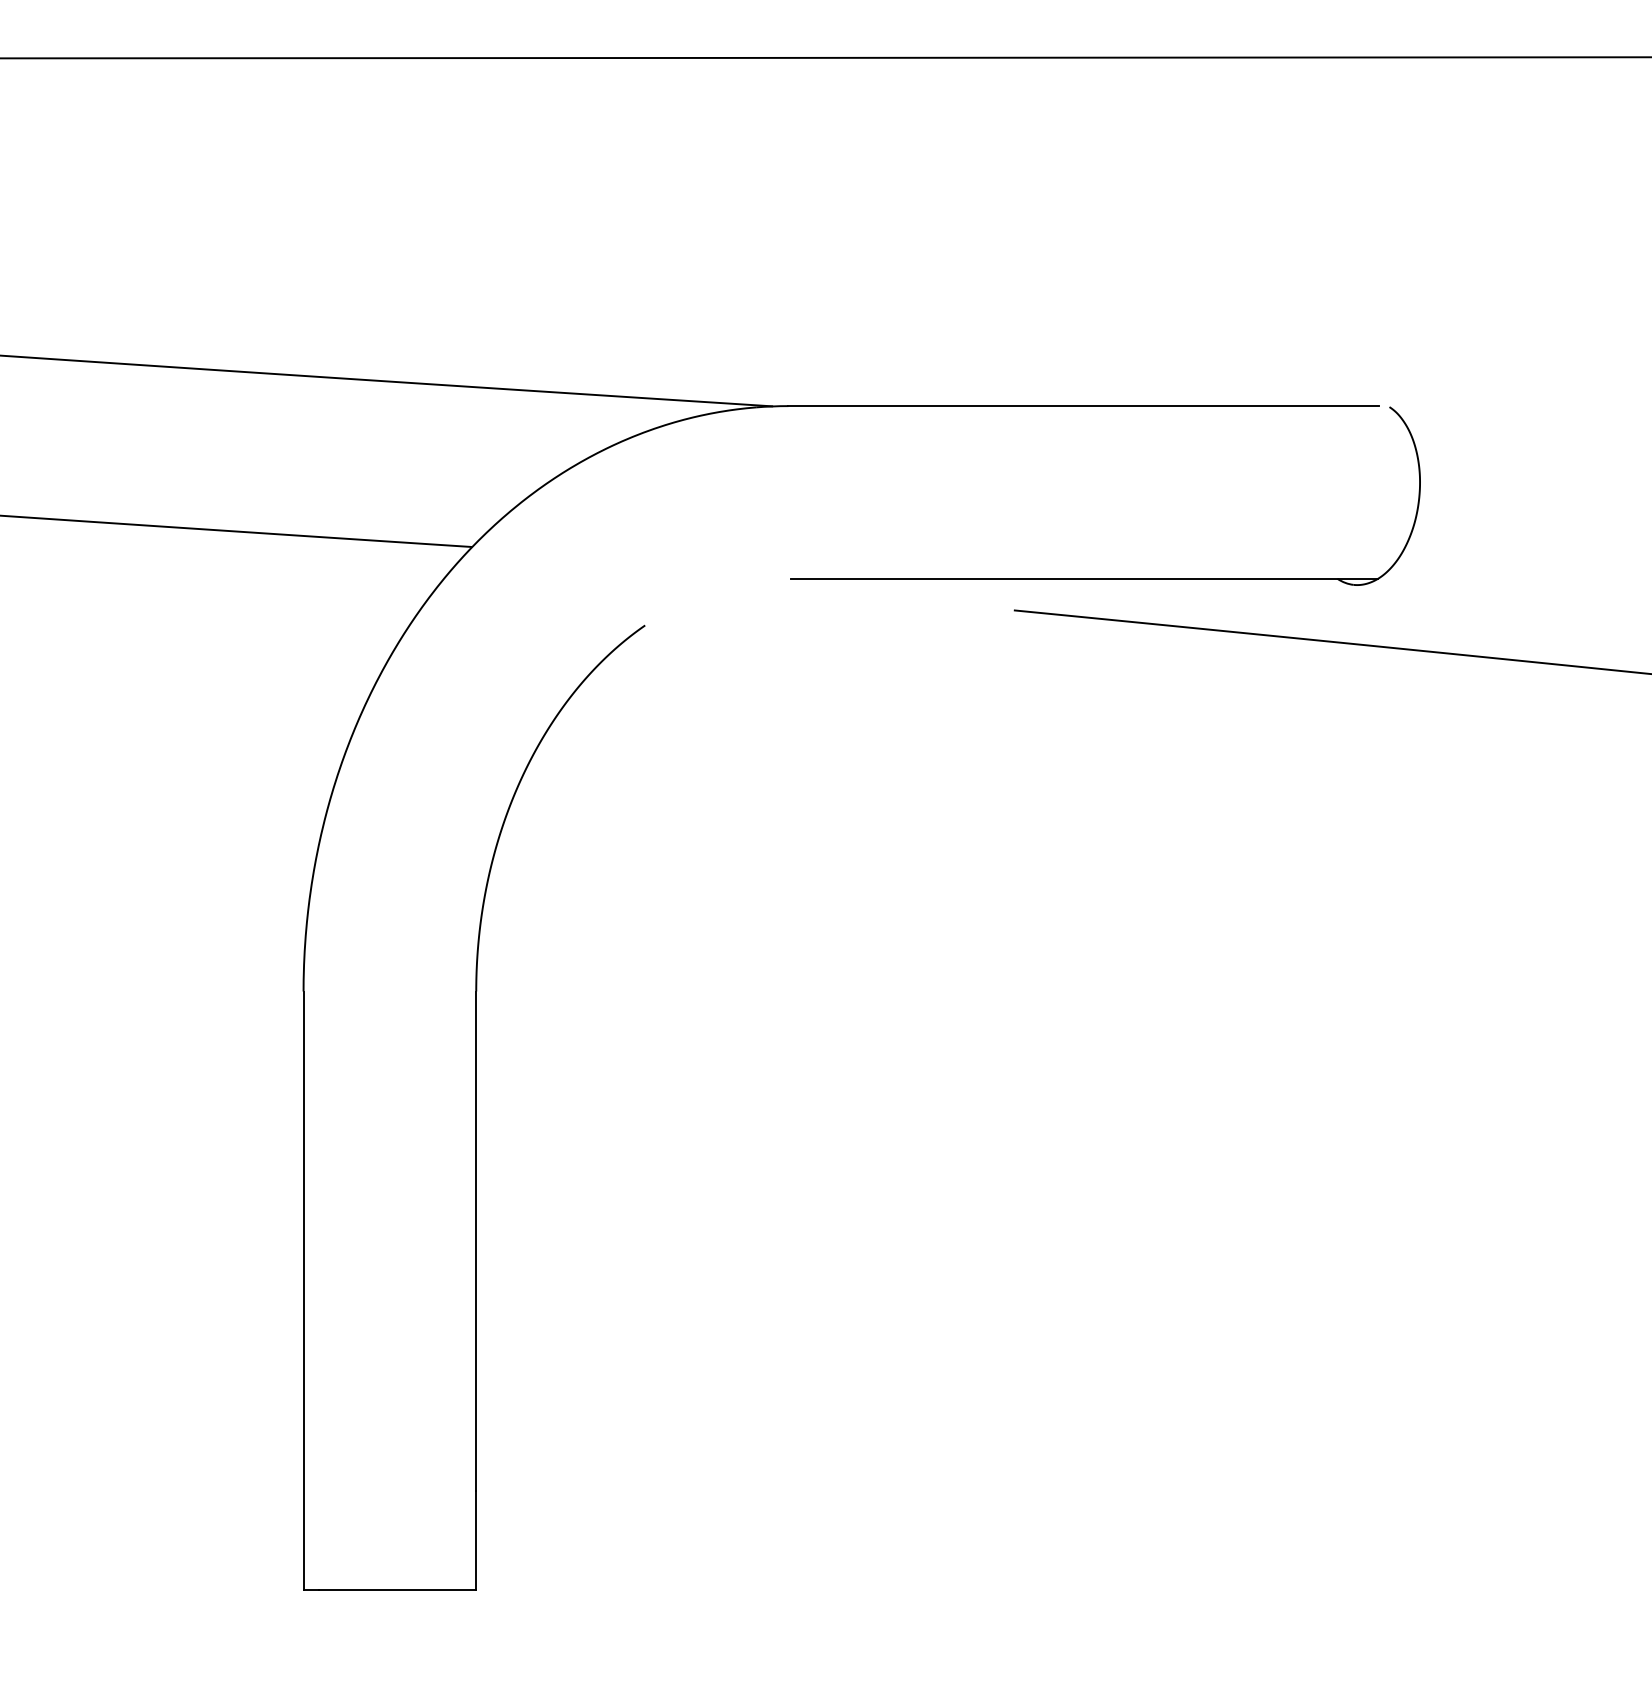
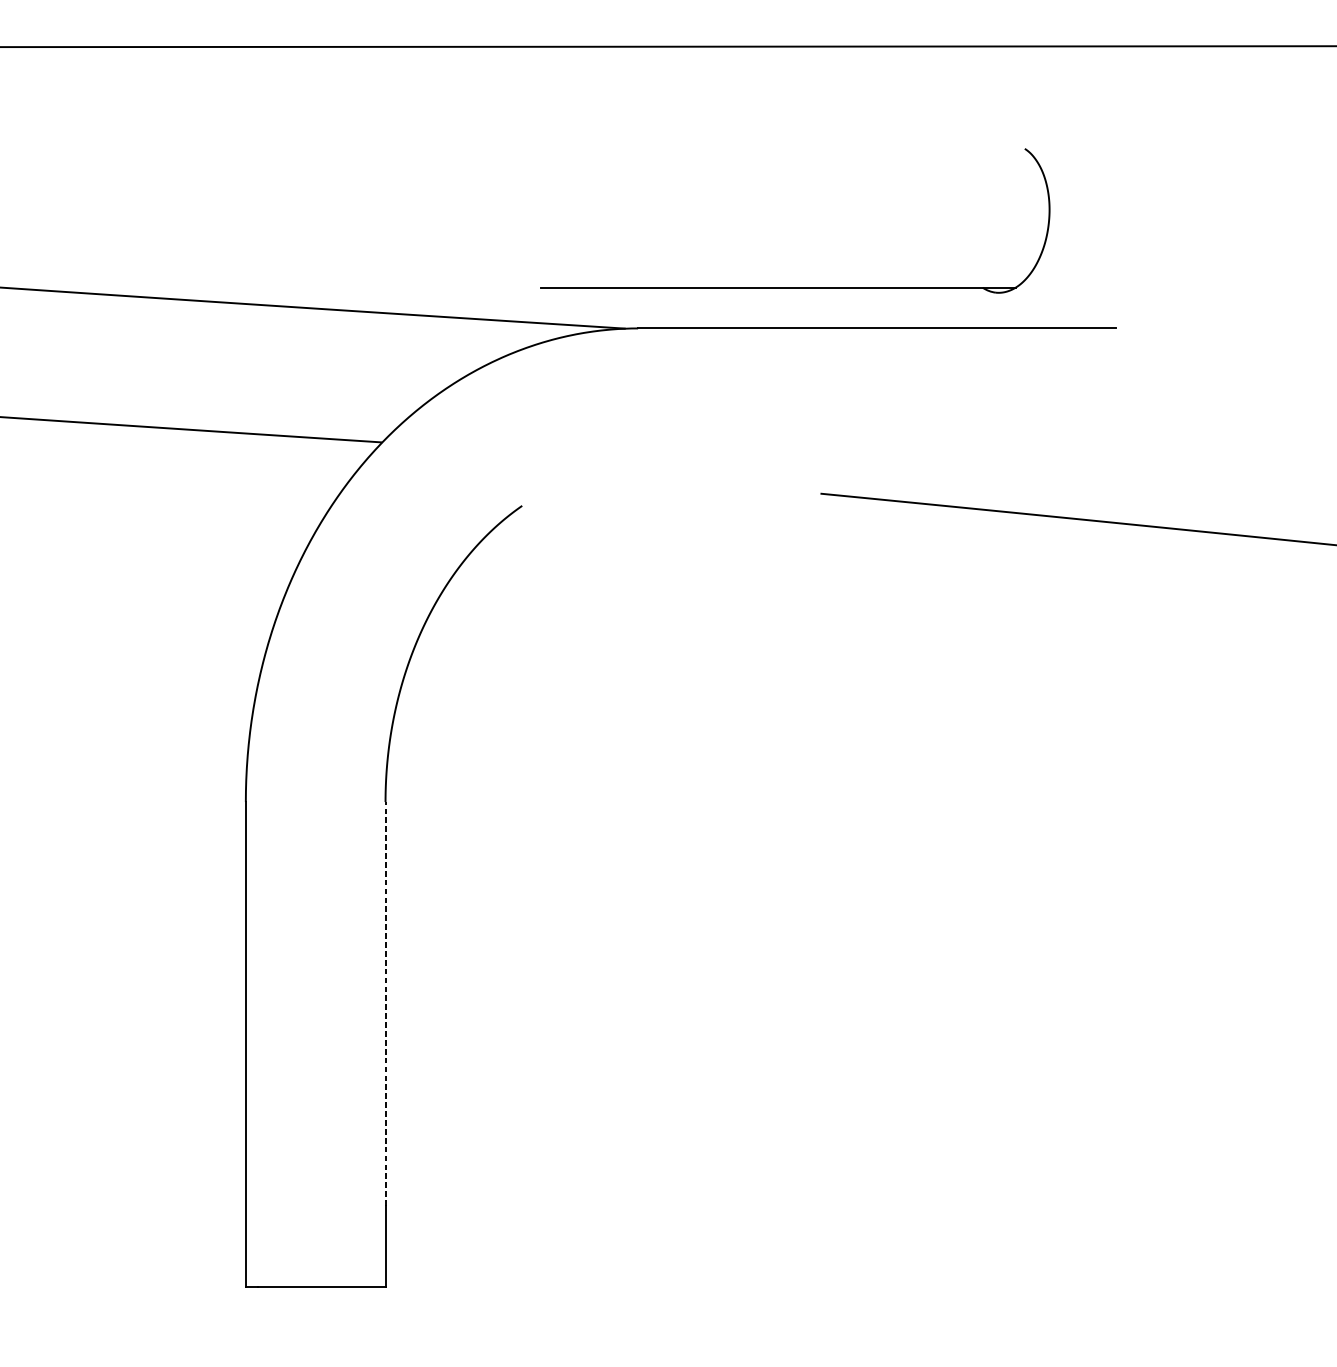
part: (1105, 578) -> (795, 287), moved
line: (476, 1241) -> (385, 1004), solid -> dashed

